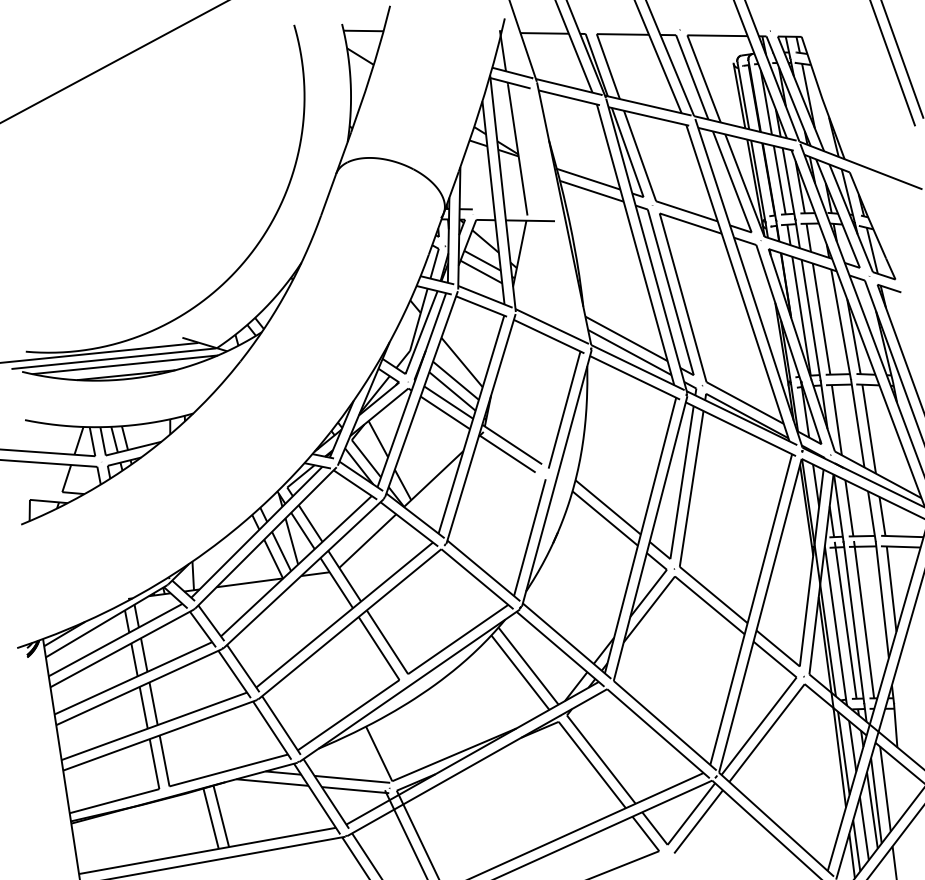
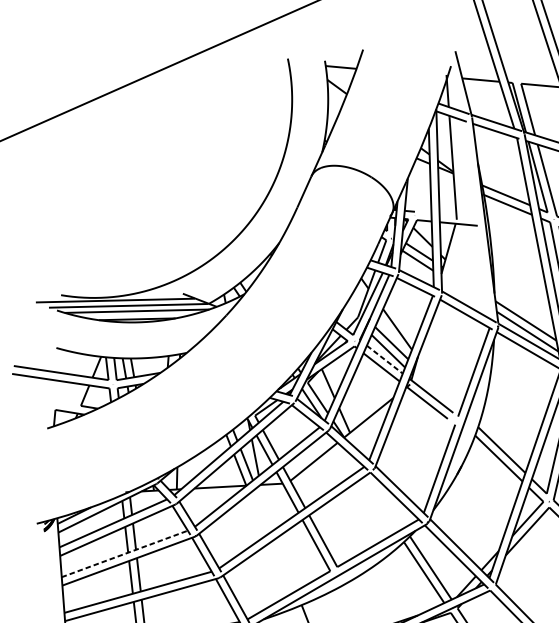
line: (449, 402) -> (385, 359), solid -> dashed
line: (133, 678) -> (124, 554), solid -> dashed

